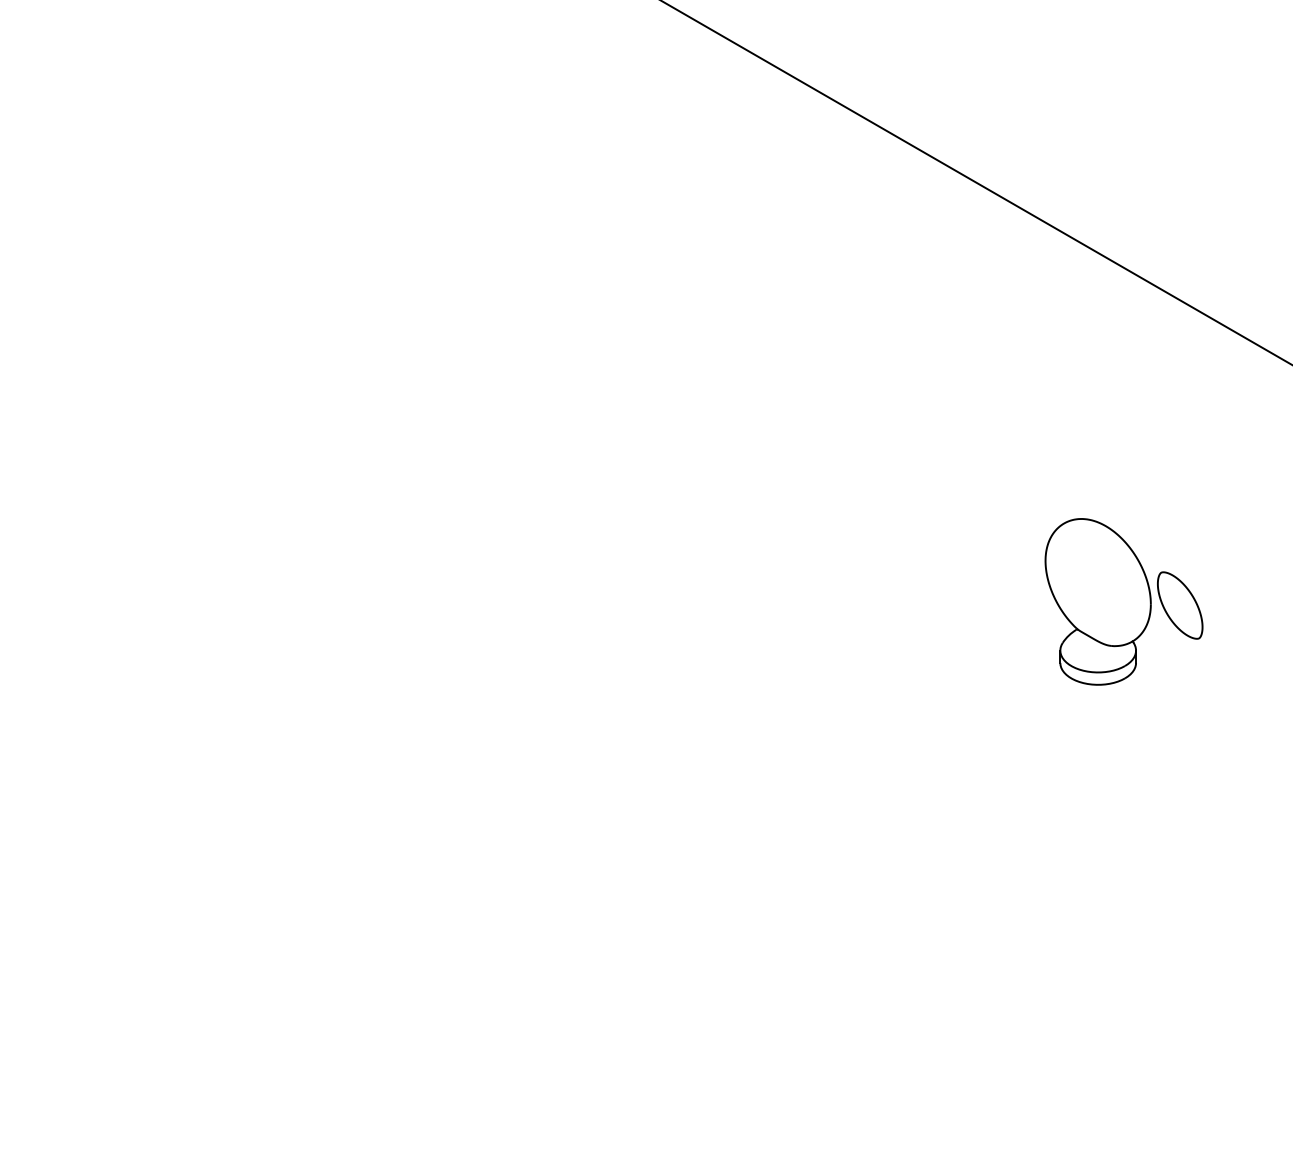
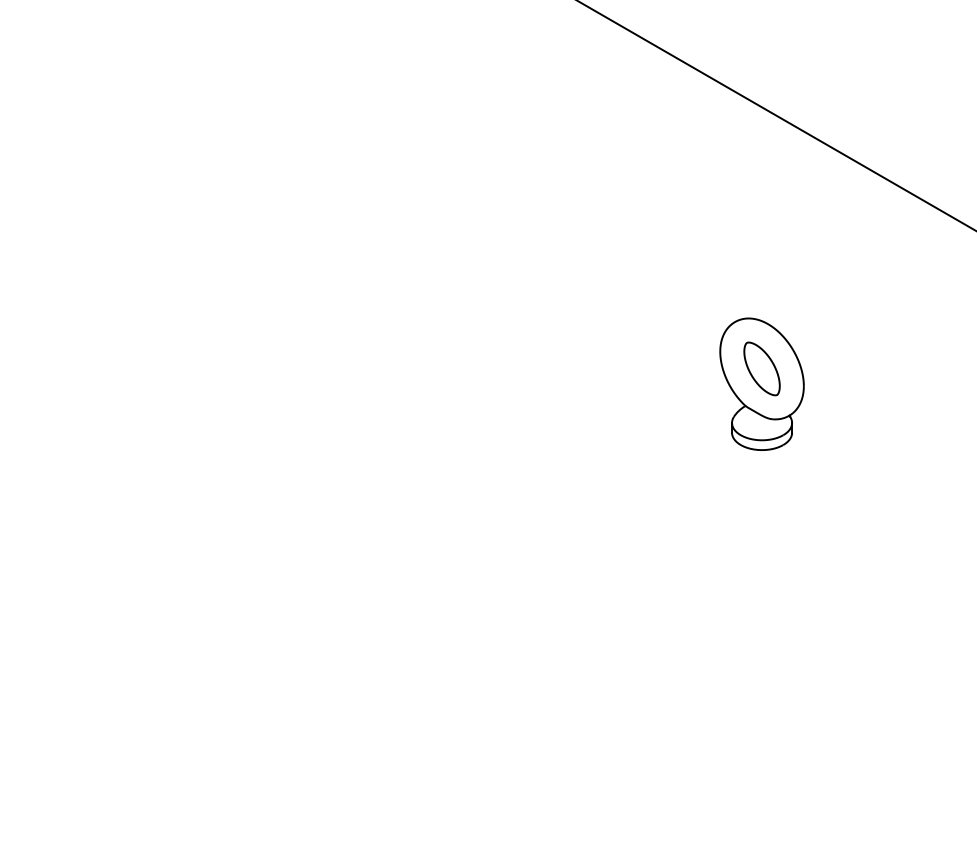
part: (1180, 605) -> (762, 368), moved

